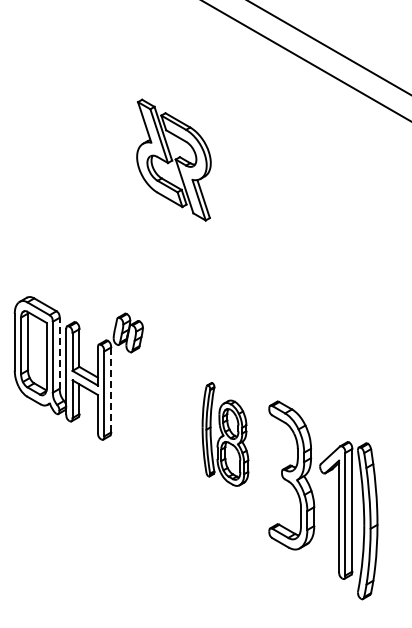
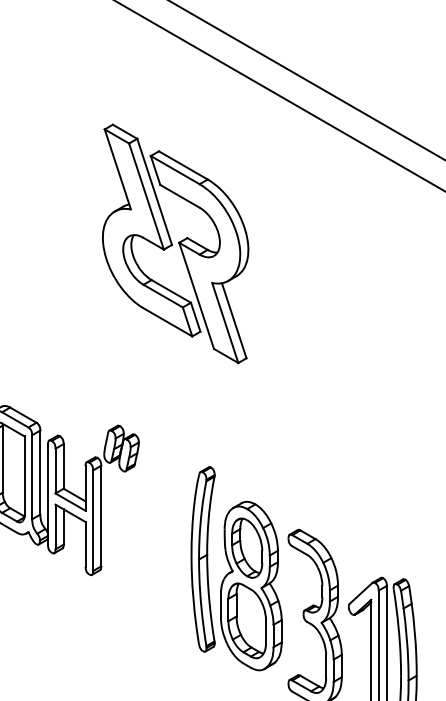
part: (173, 159) -> (175, 243), size x1.67
line: (59, 352) -> (40, 471), dashed -> solid
line: (111, 389) -> (101, 515), dashed -> solid
part: (225, 434) -> (236, 568), size x1.67

